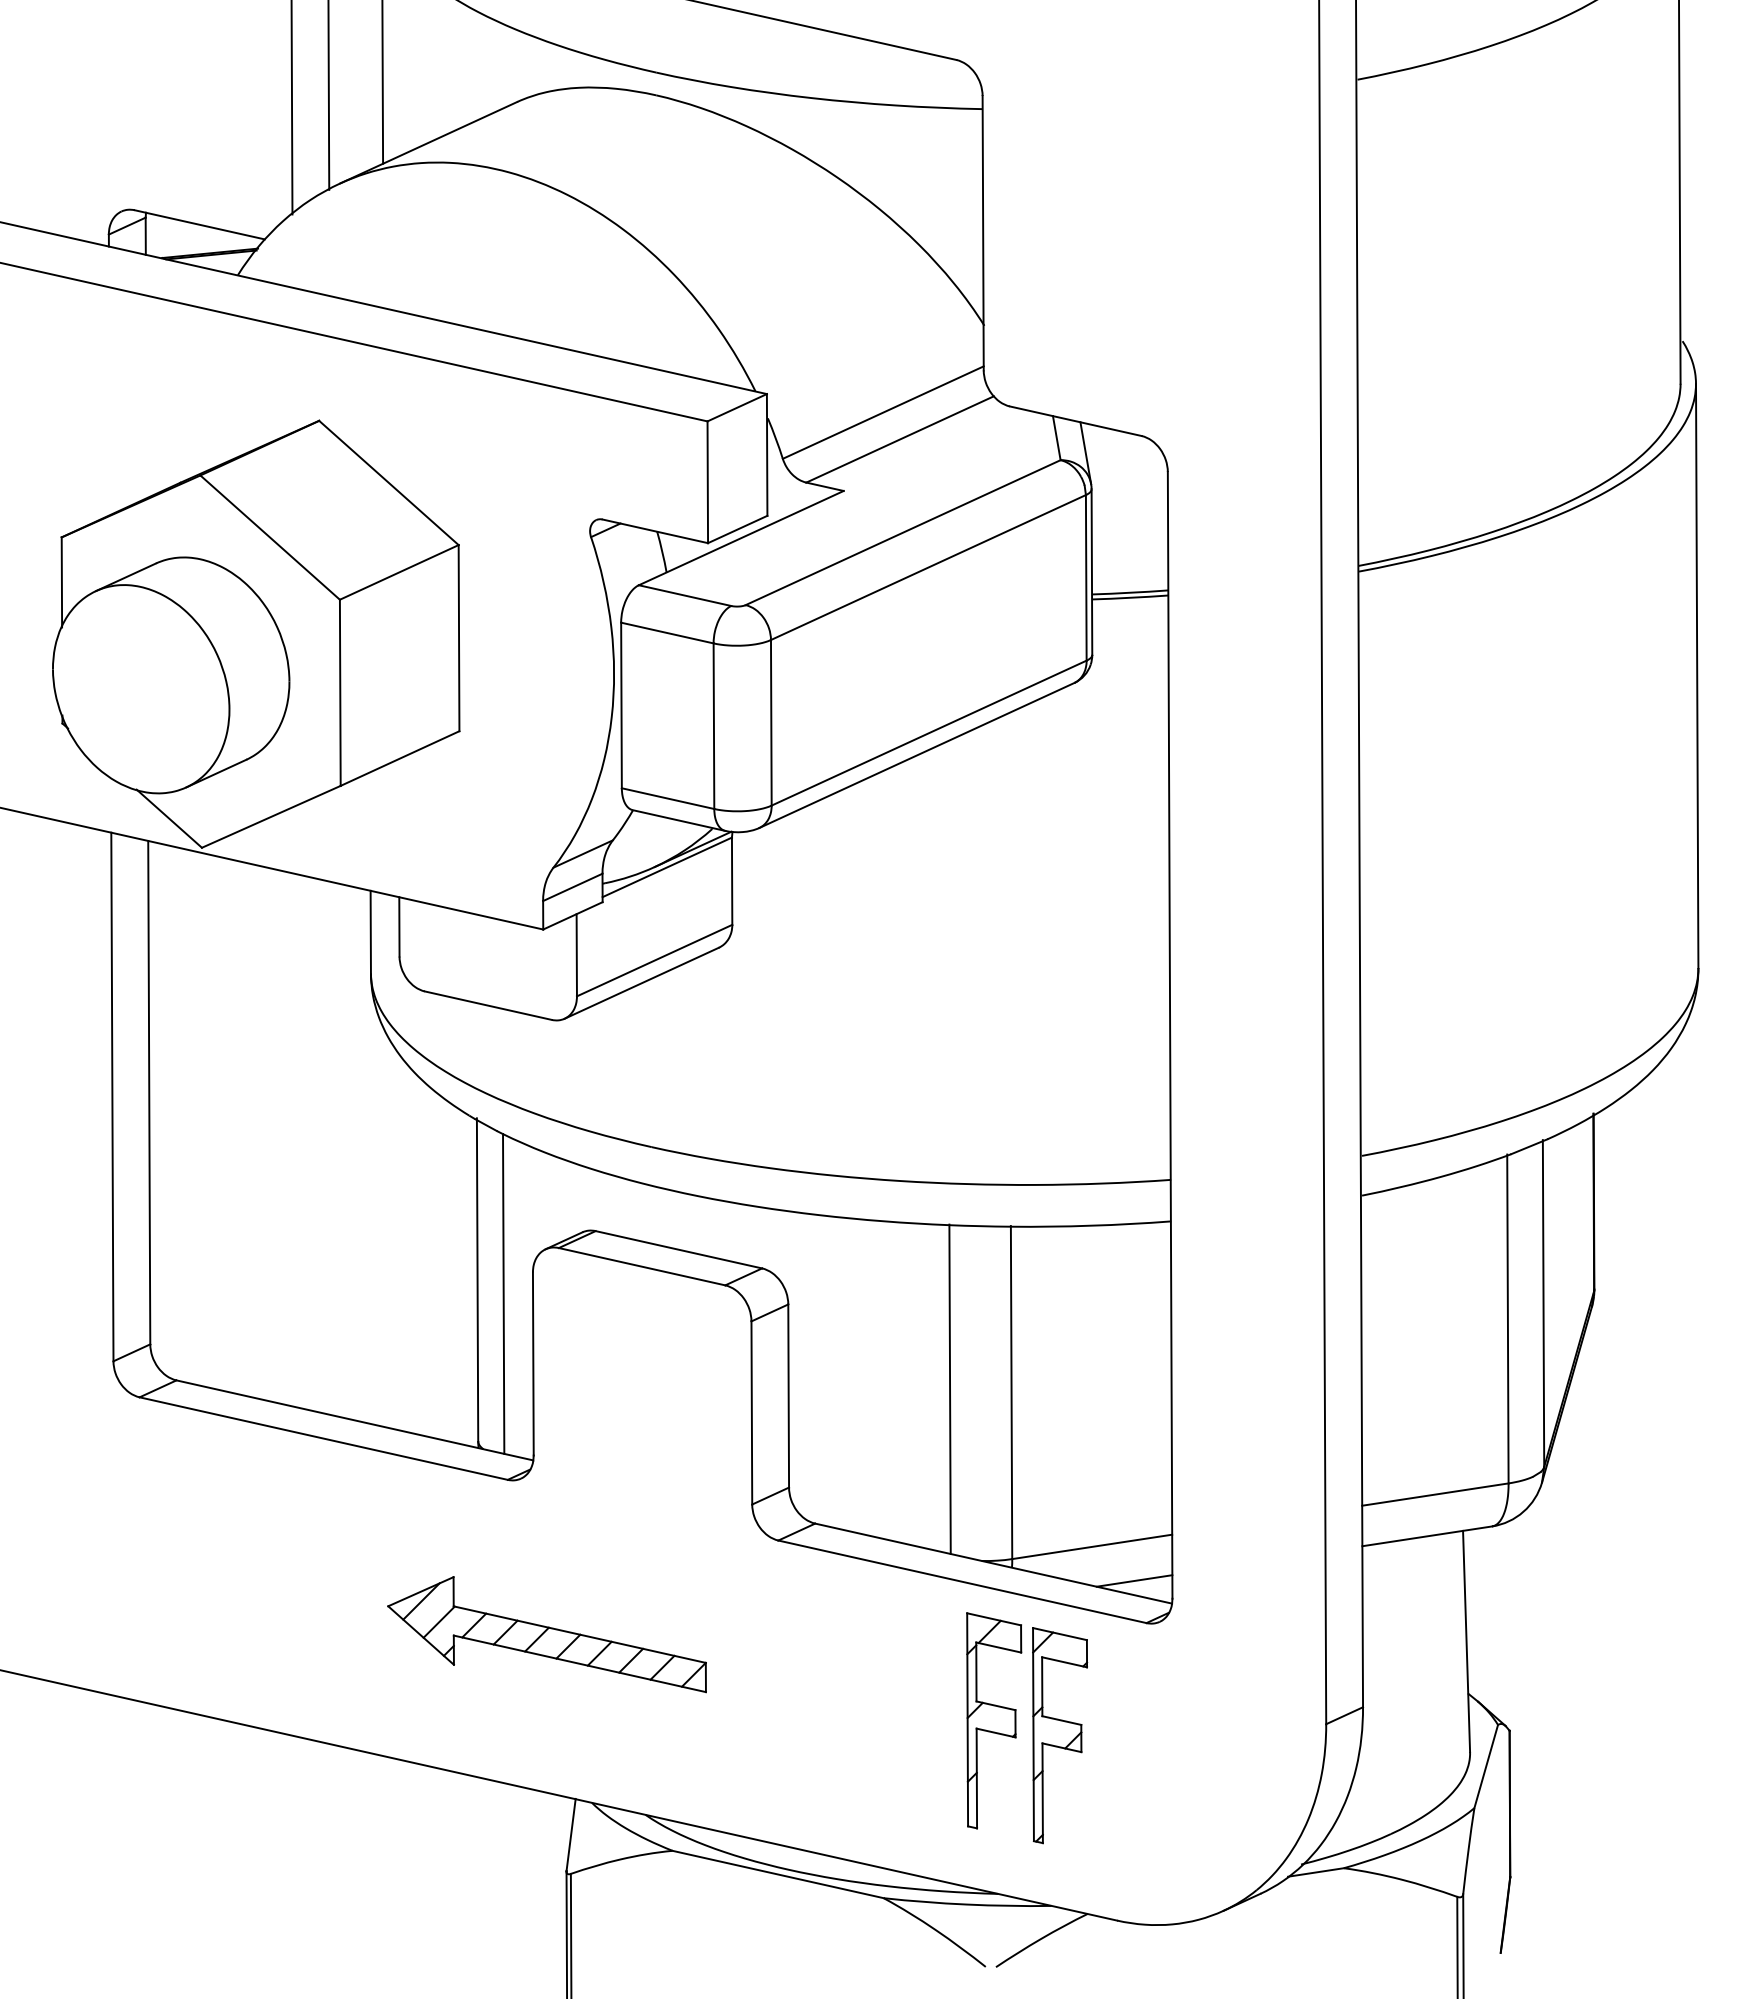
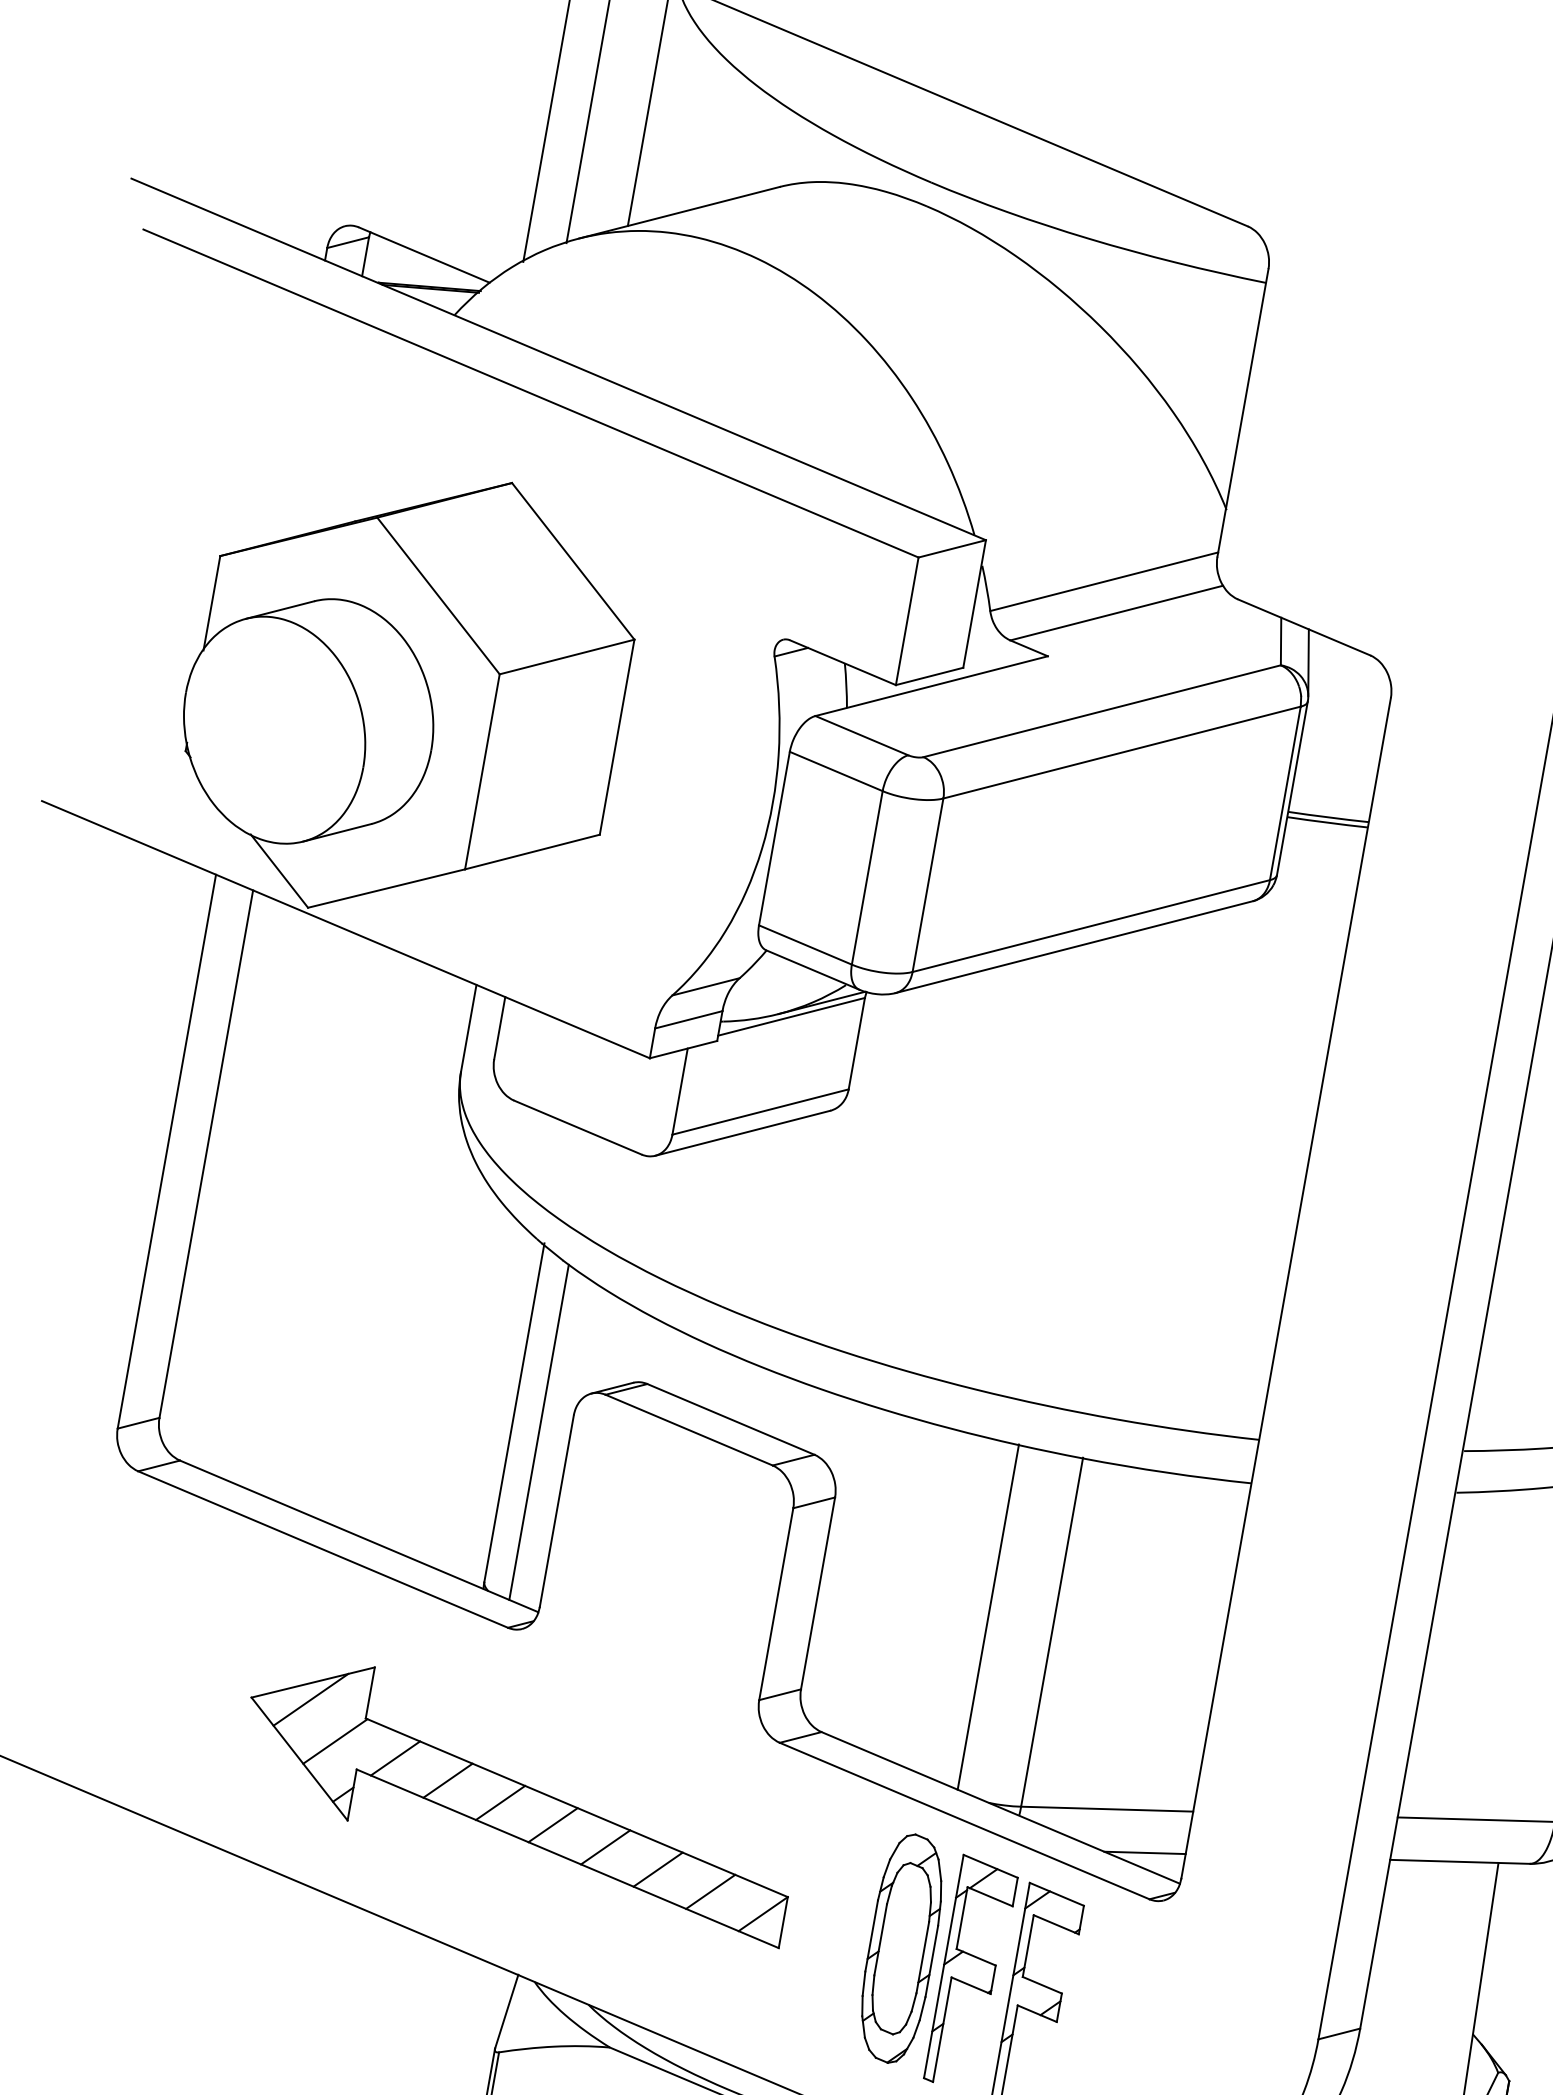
part: (546, 1634) -> (519, 1797), size x1.67
part: (925, 1710) -> (901, 1948), added

